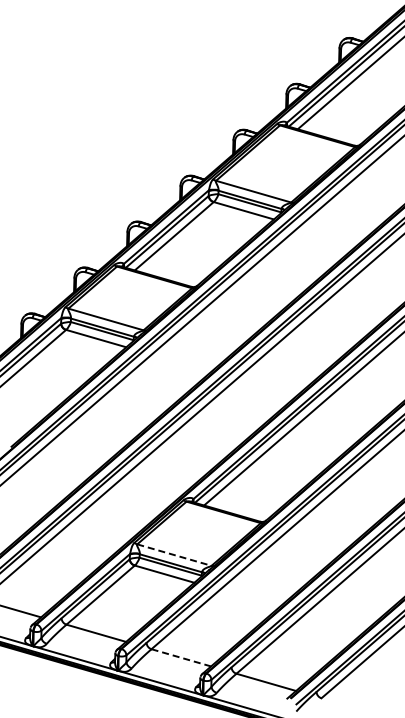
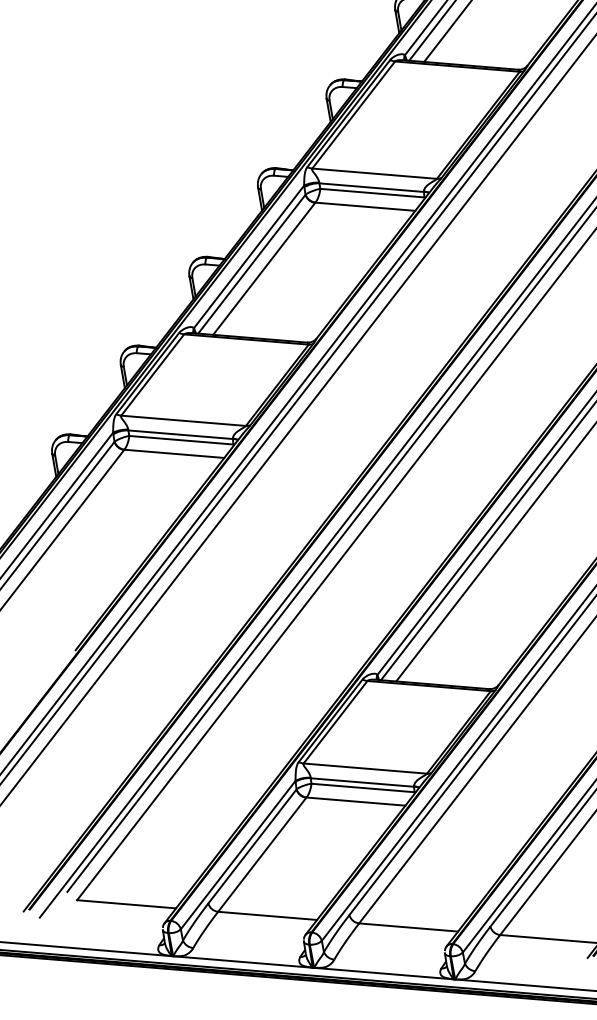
line: (174, 555) -> (365, 769), dashed -> solid
line: (180, 657) -> (407, 927), dashed -> solid

